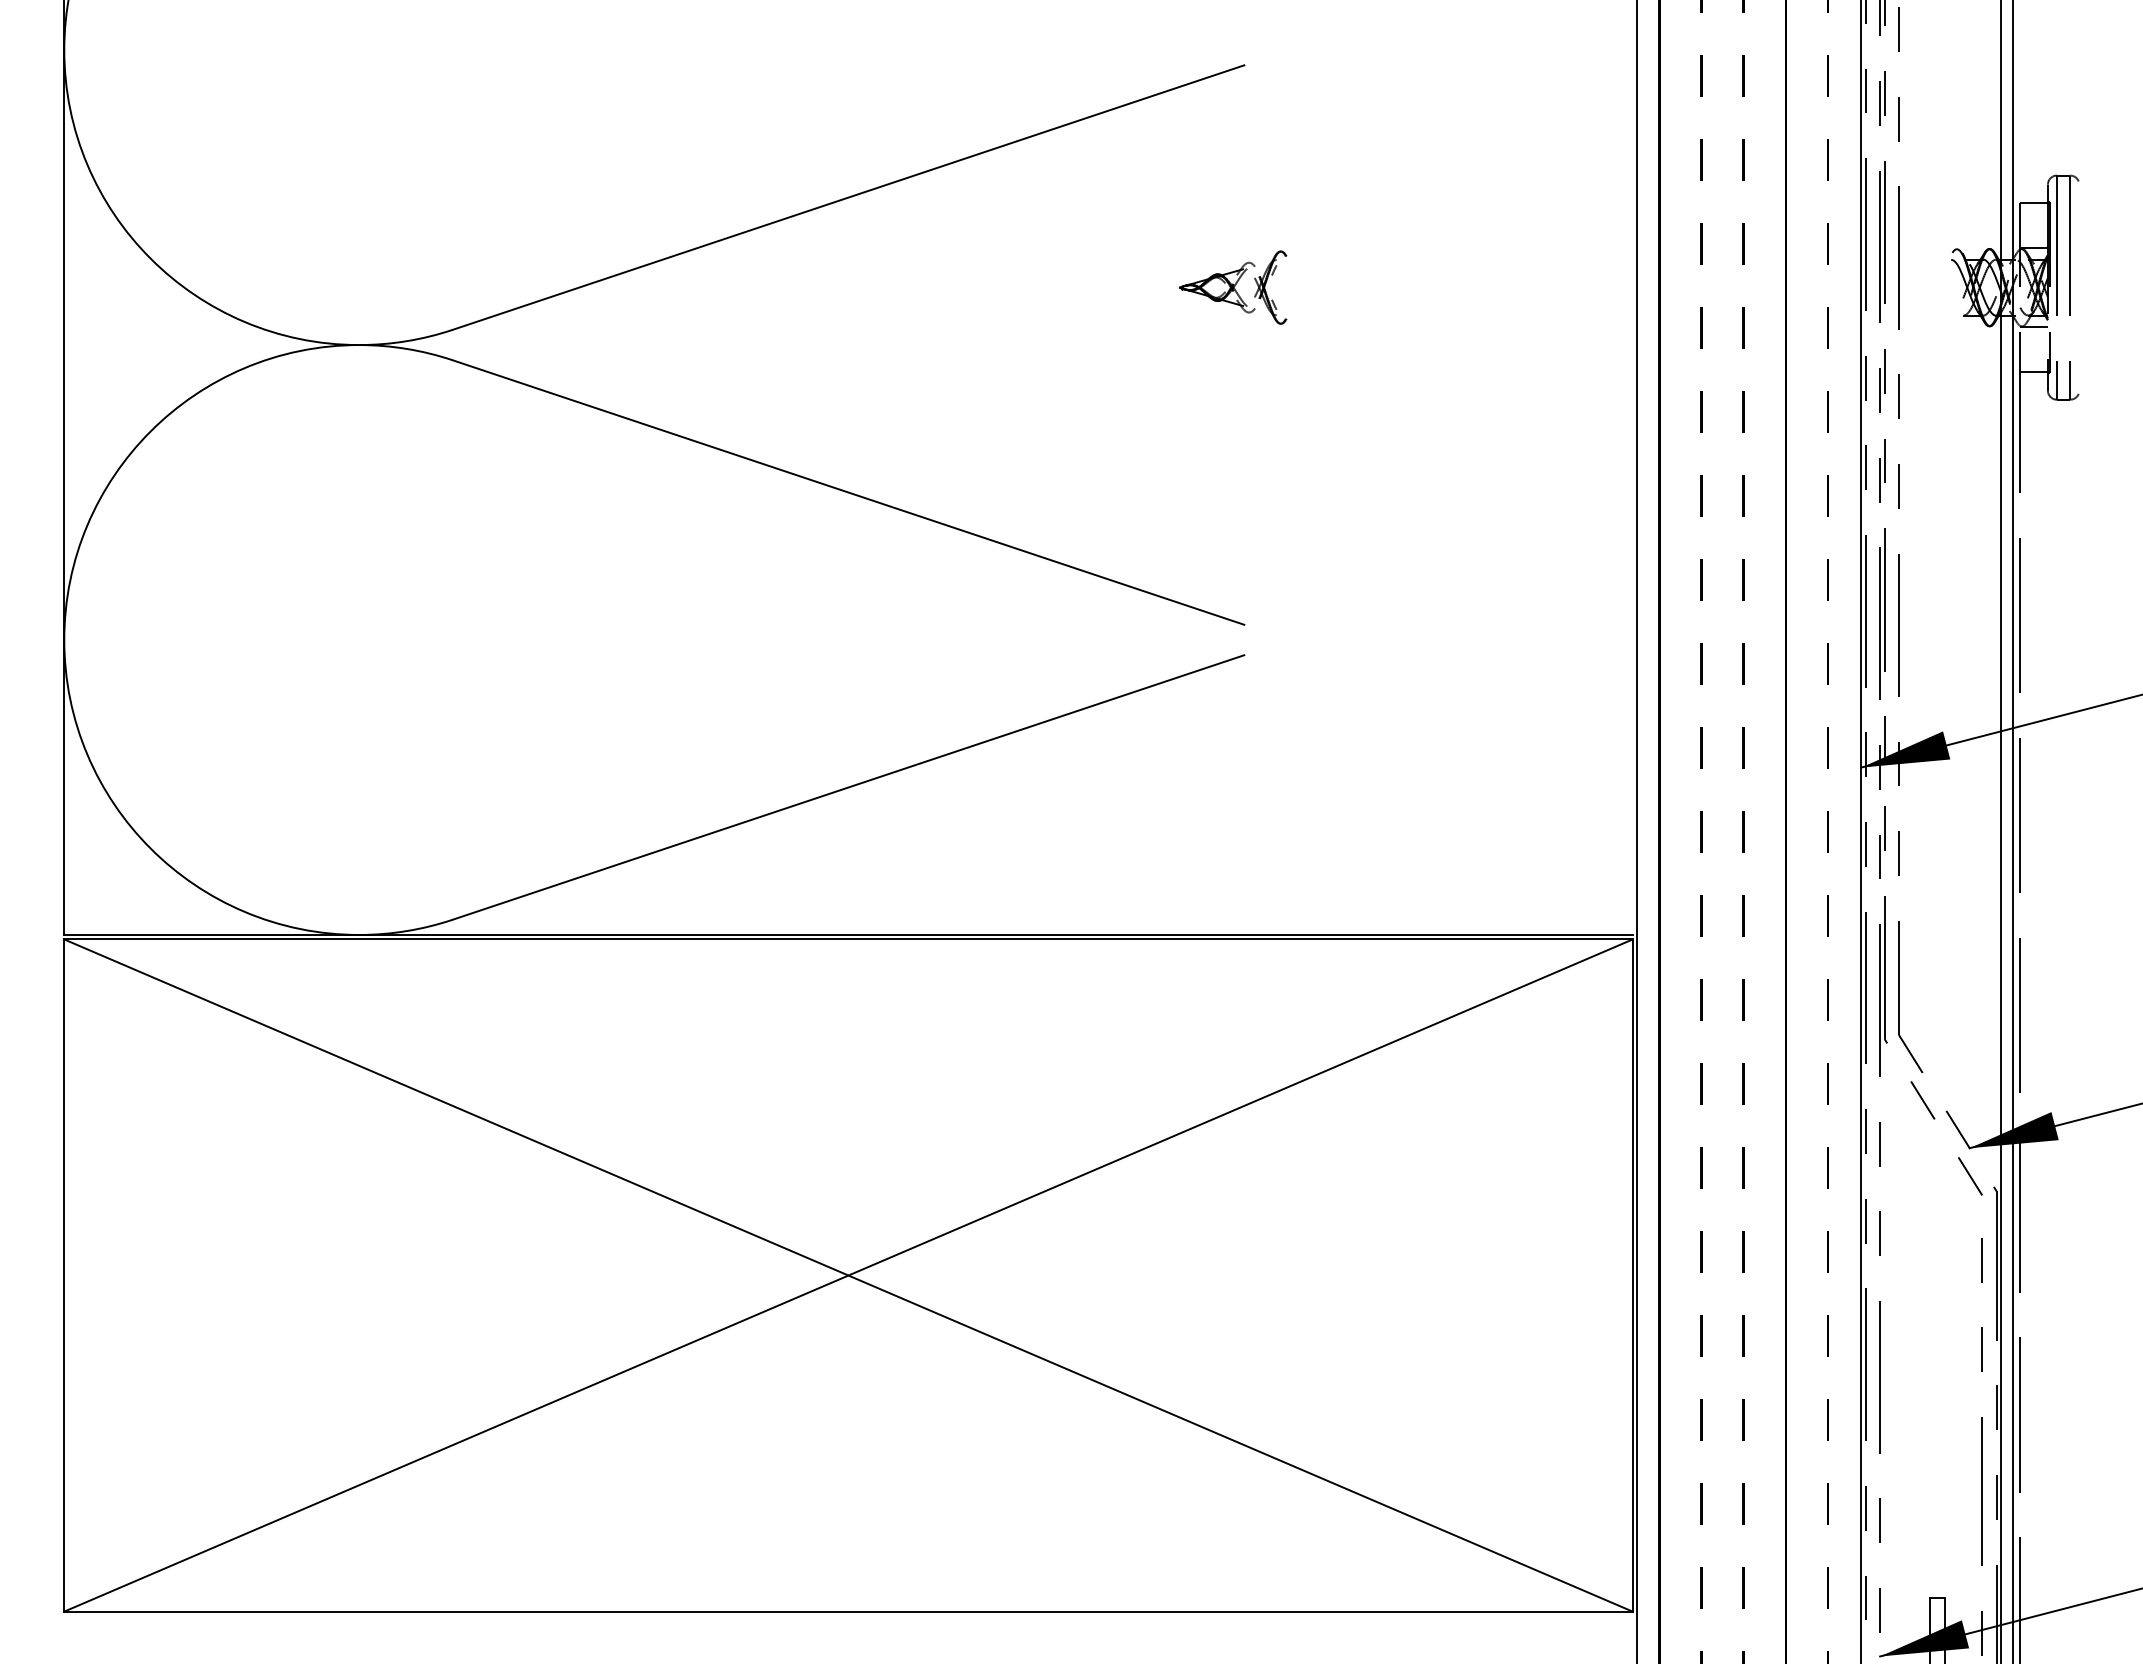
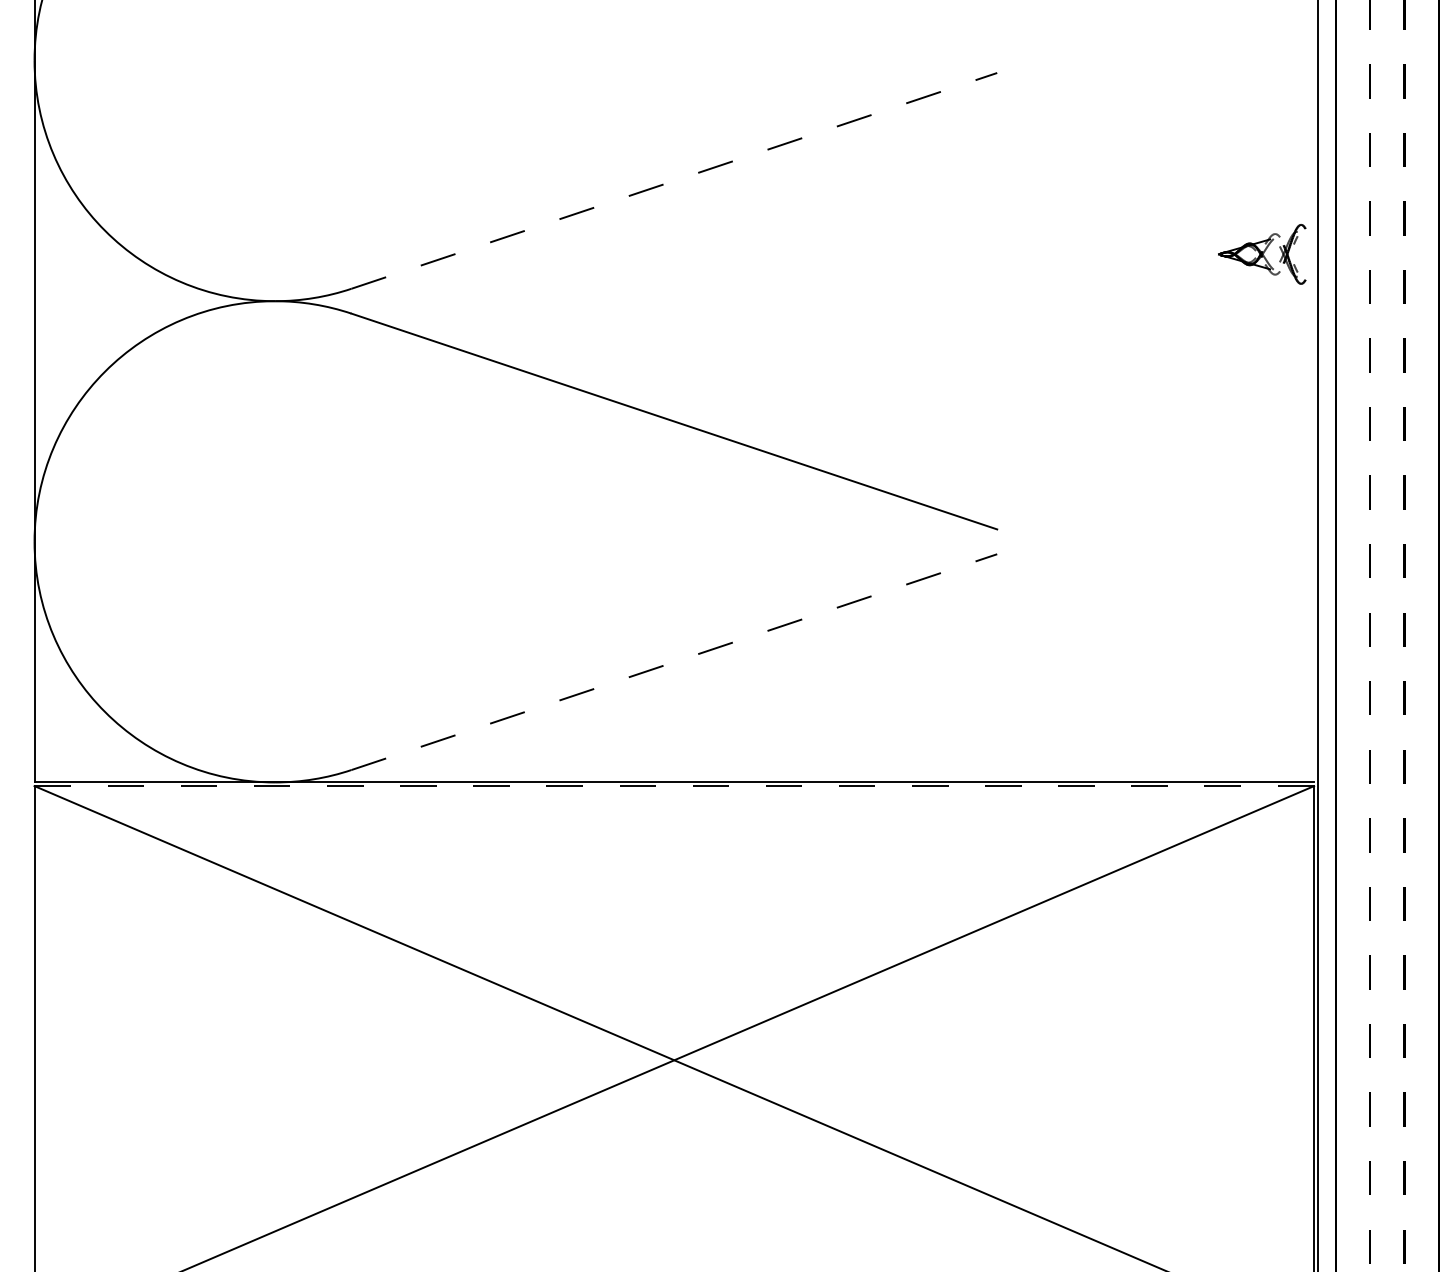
line: (848, 197) -> (674, 180), solid -> dashed
part: (1233, 287) -> (1262, 254), moved
line: (848, 787) -> (674, 662), solid -> dashed
line: (849, 939) -> (675, 786), solid -> dashed

